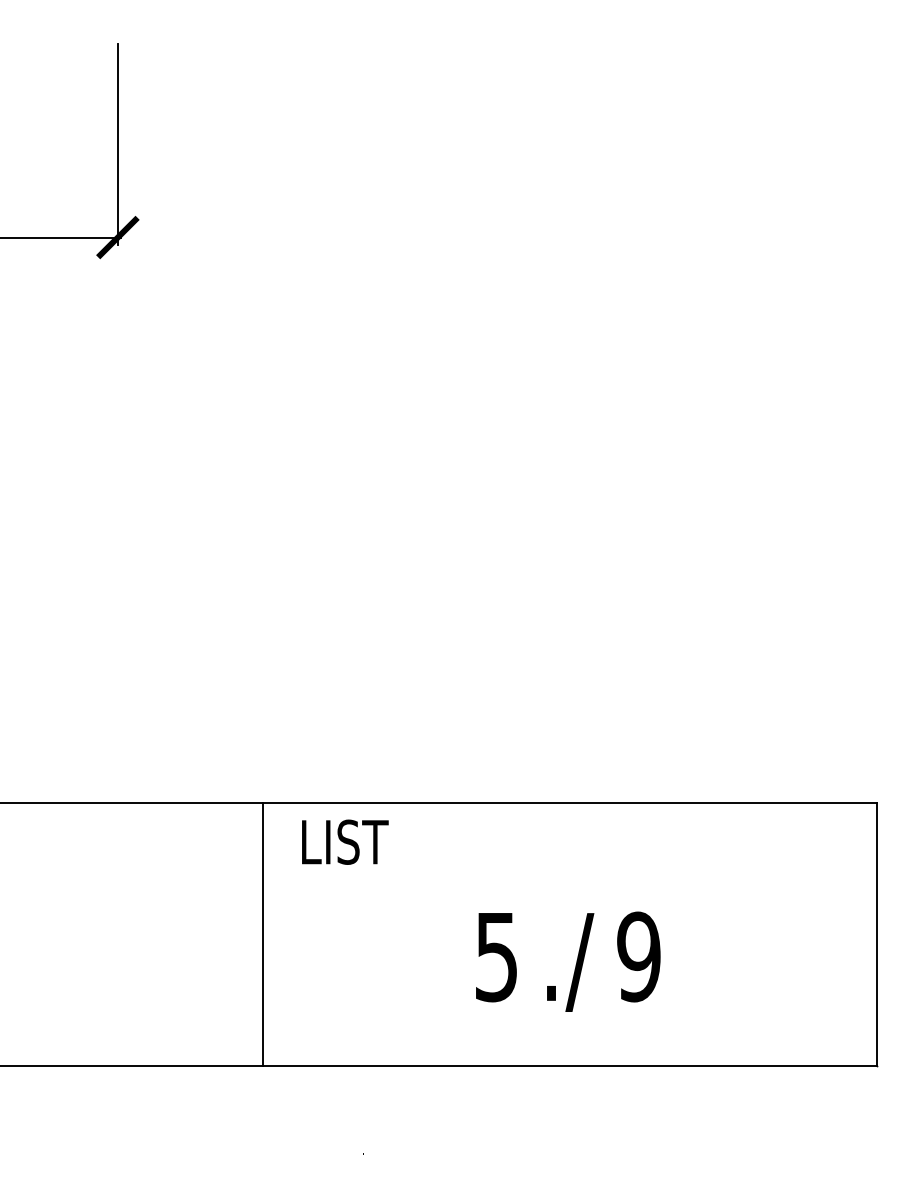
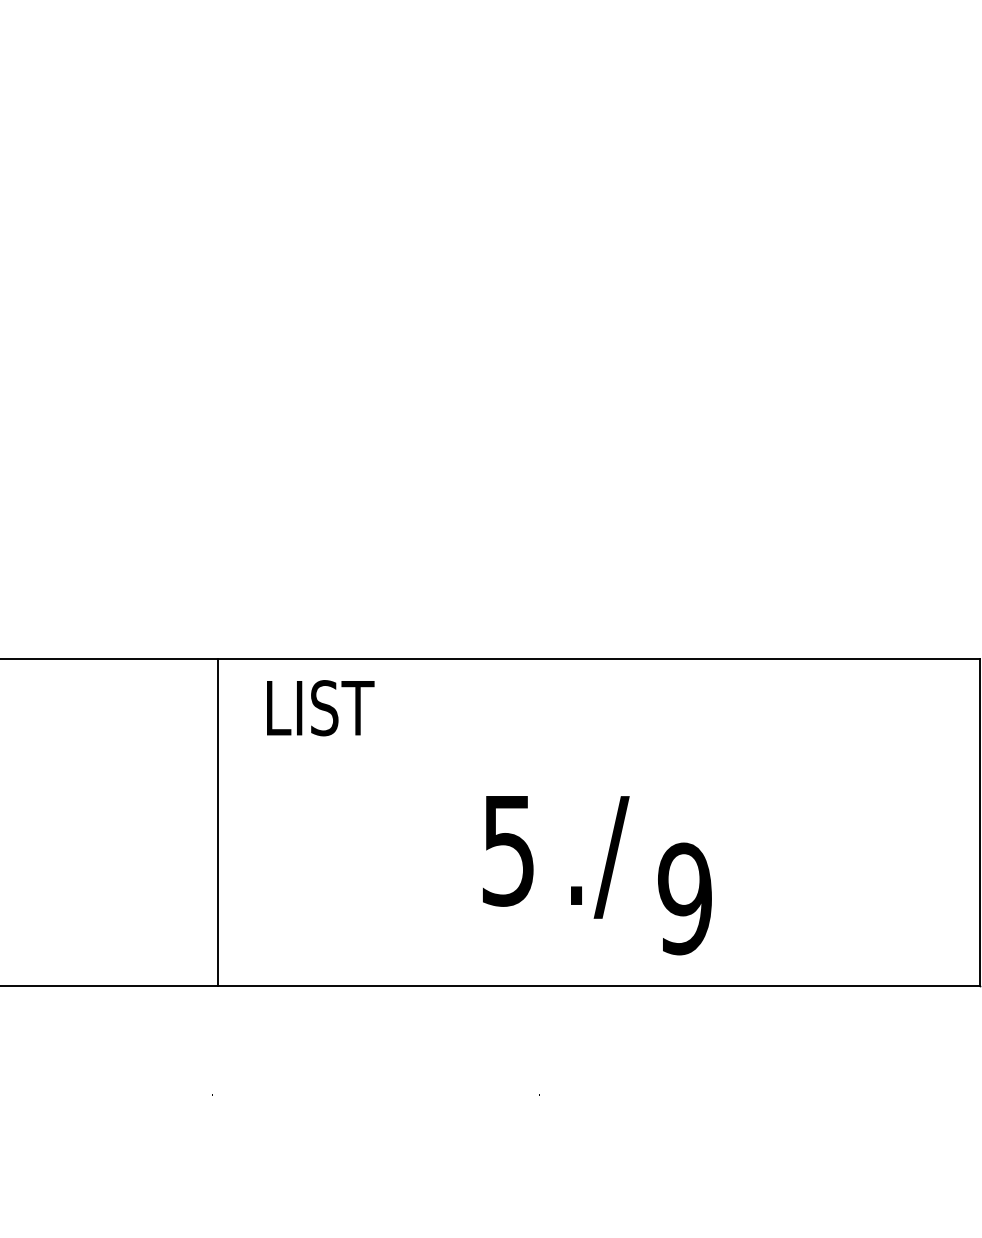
text: (638, 956) -> (684, 898), moved

